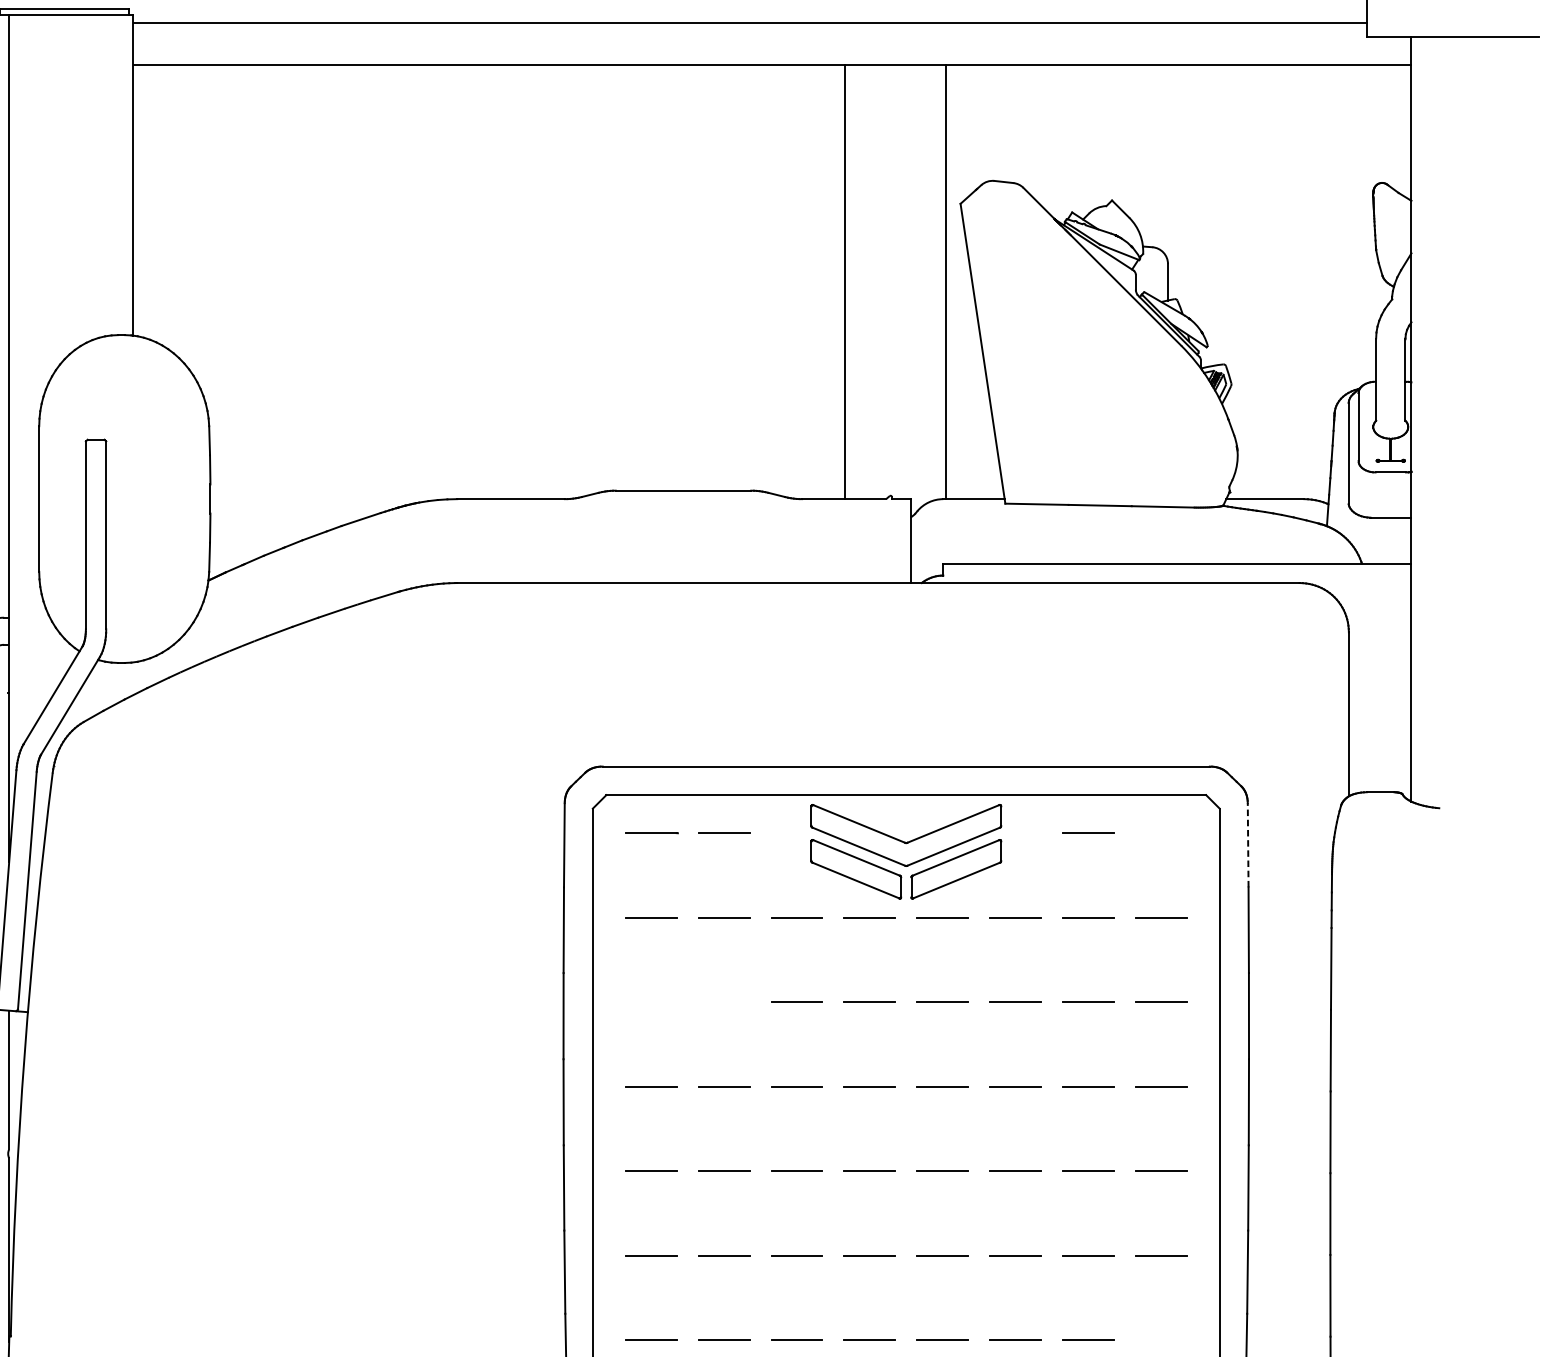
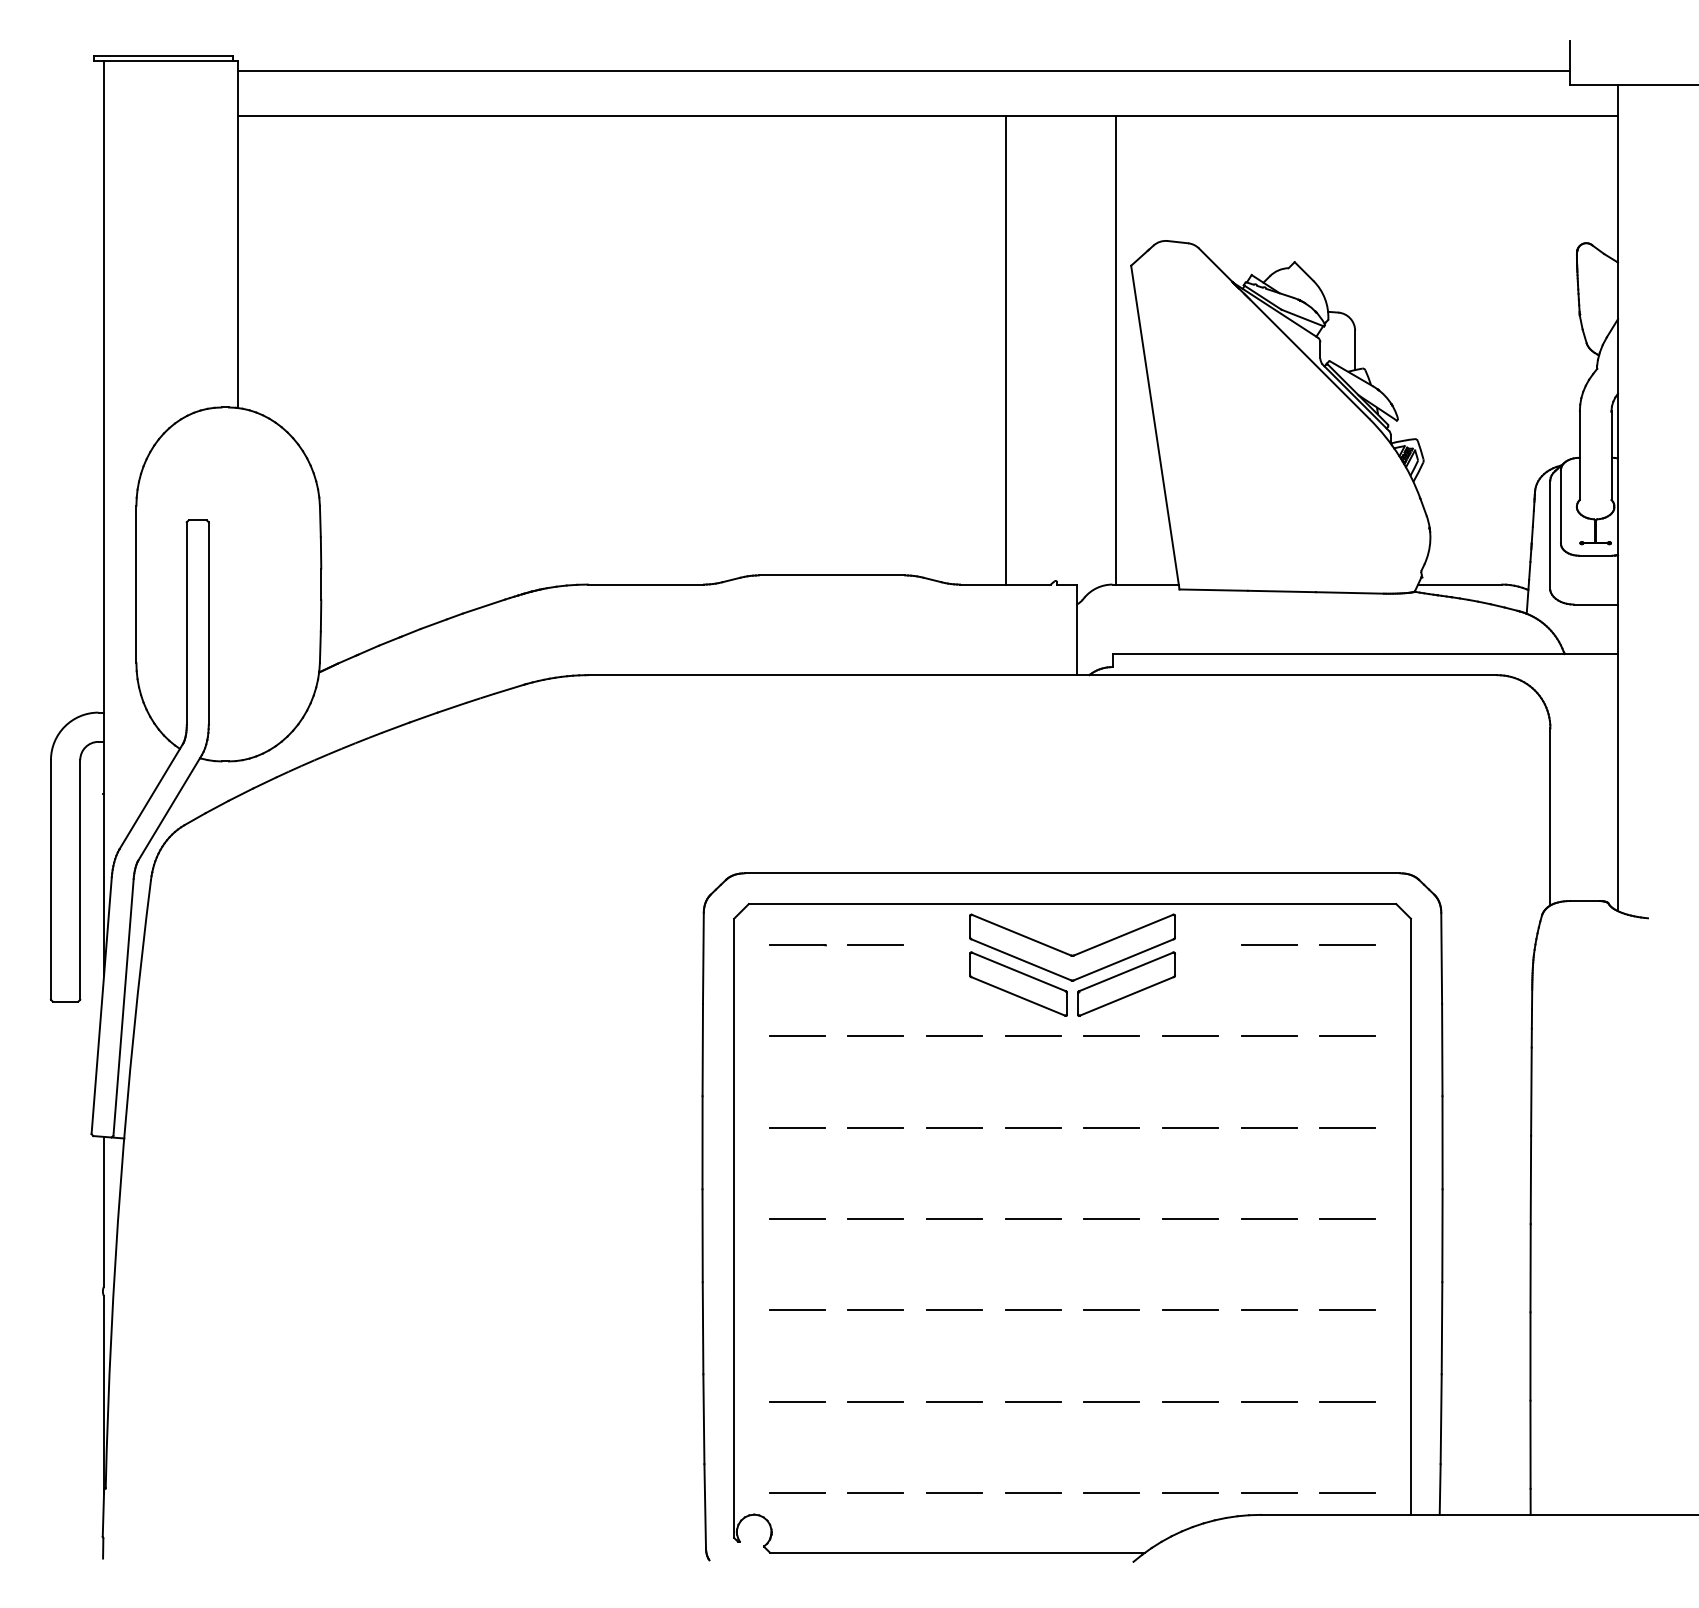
line: (1160, 833) -> (1347, 945), added
line: (1248, 844) -> (1441, 957), dashed -> solid
line: (650, 1002) -> (796, 1127), added
line: (723, 1002) -> (875, 1127), added
line: (1160, 1340) -> (1347, 1492), added

